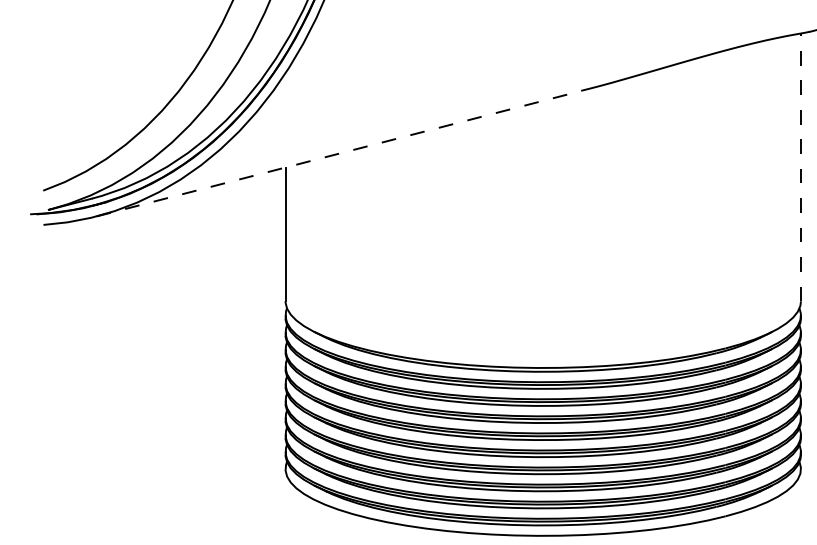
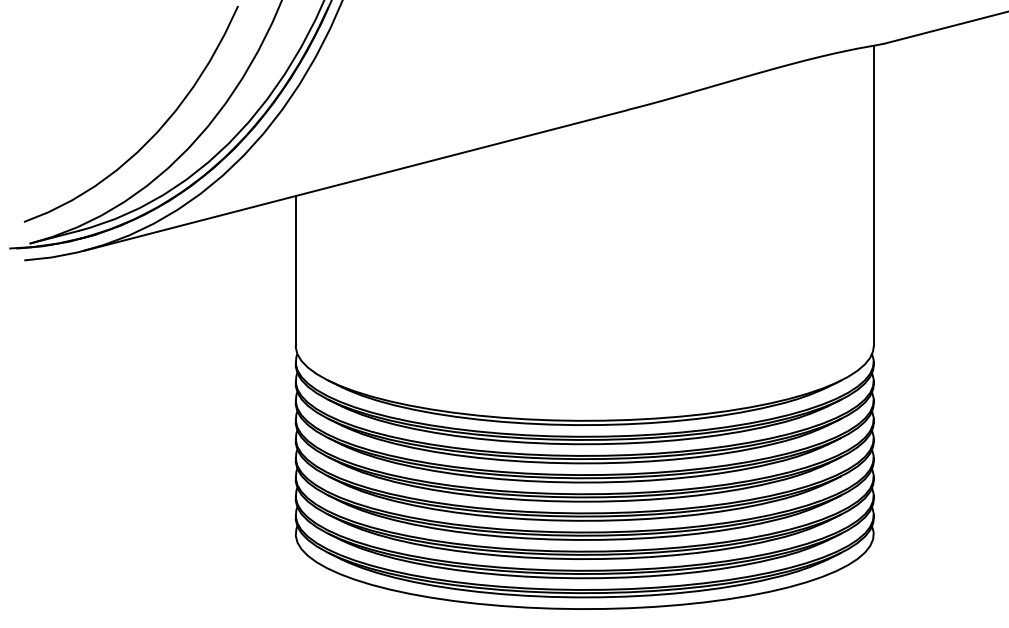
line: (338, 153) -> (355, 180), dashed -> solid
line: (800, 167) -> (873, 195), dashed -> solid

